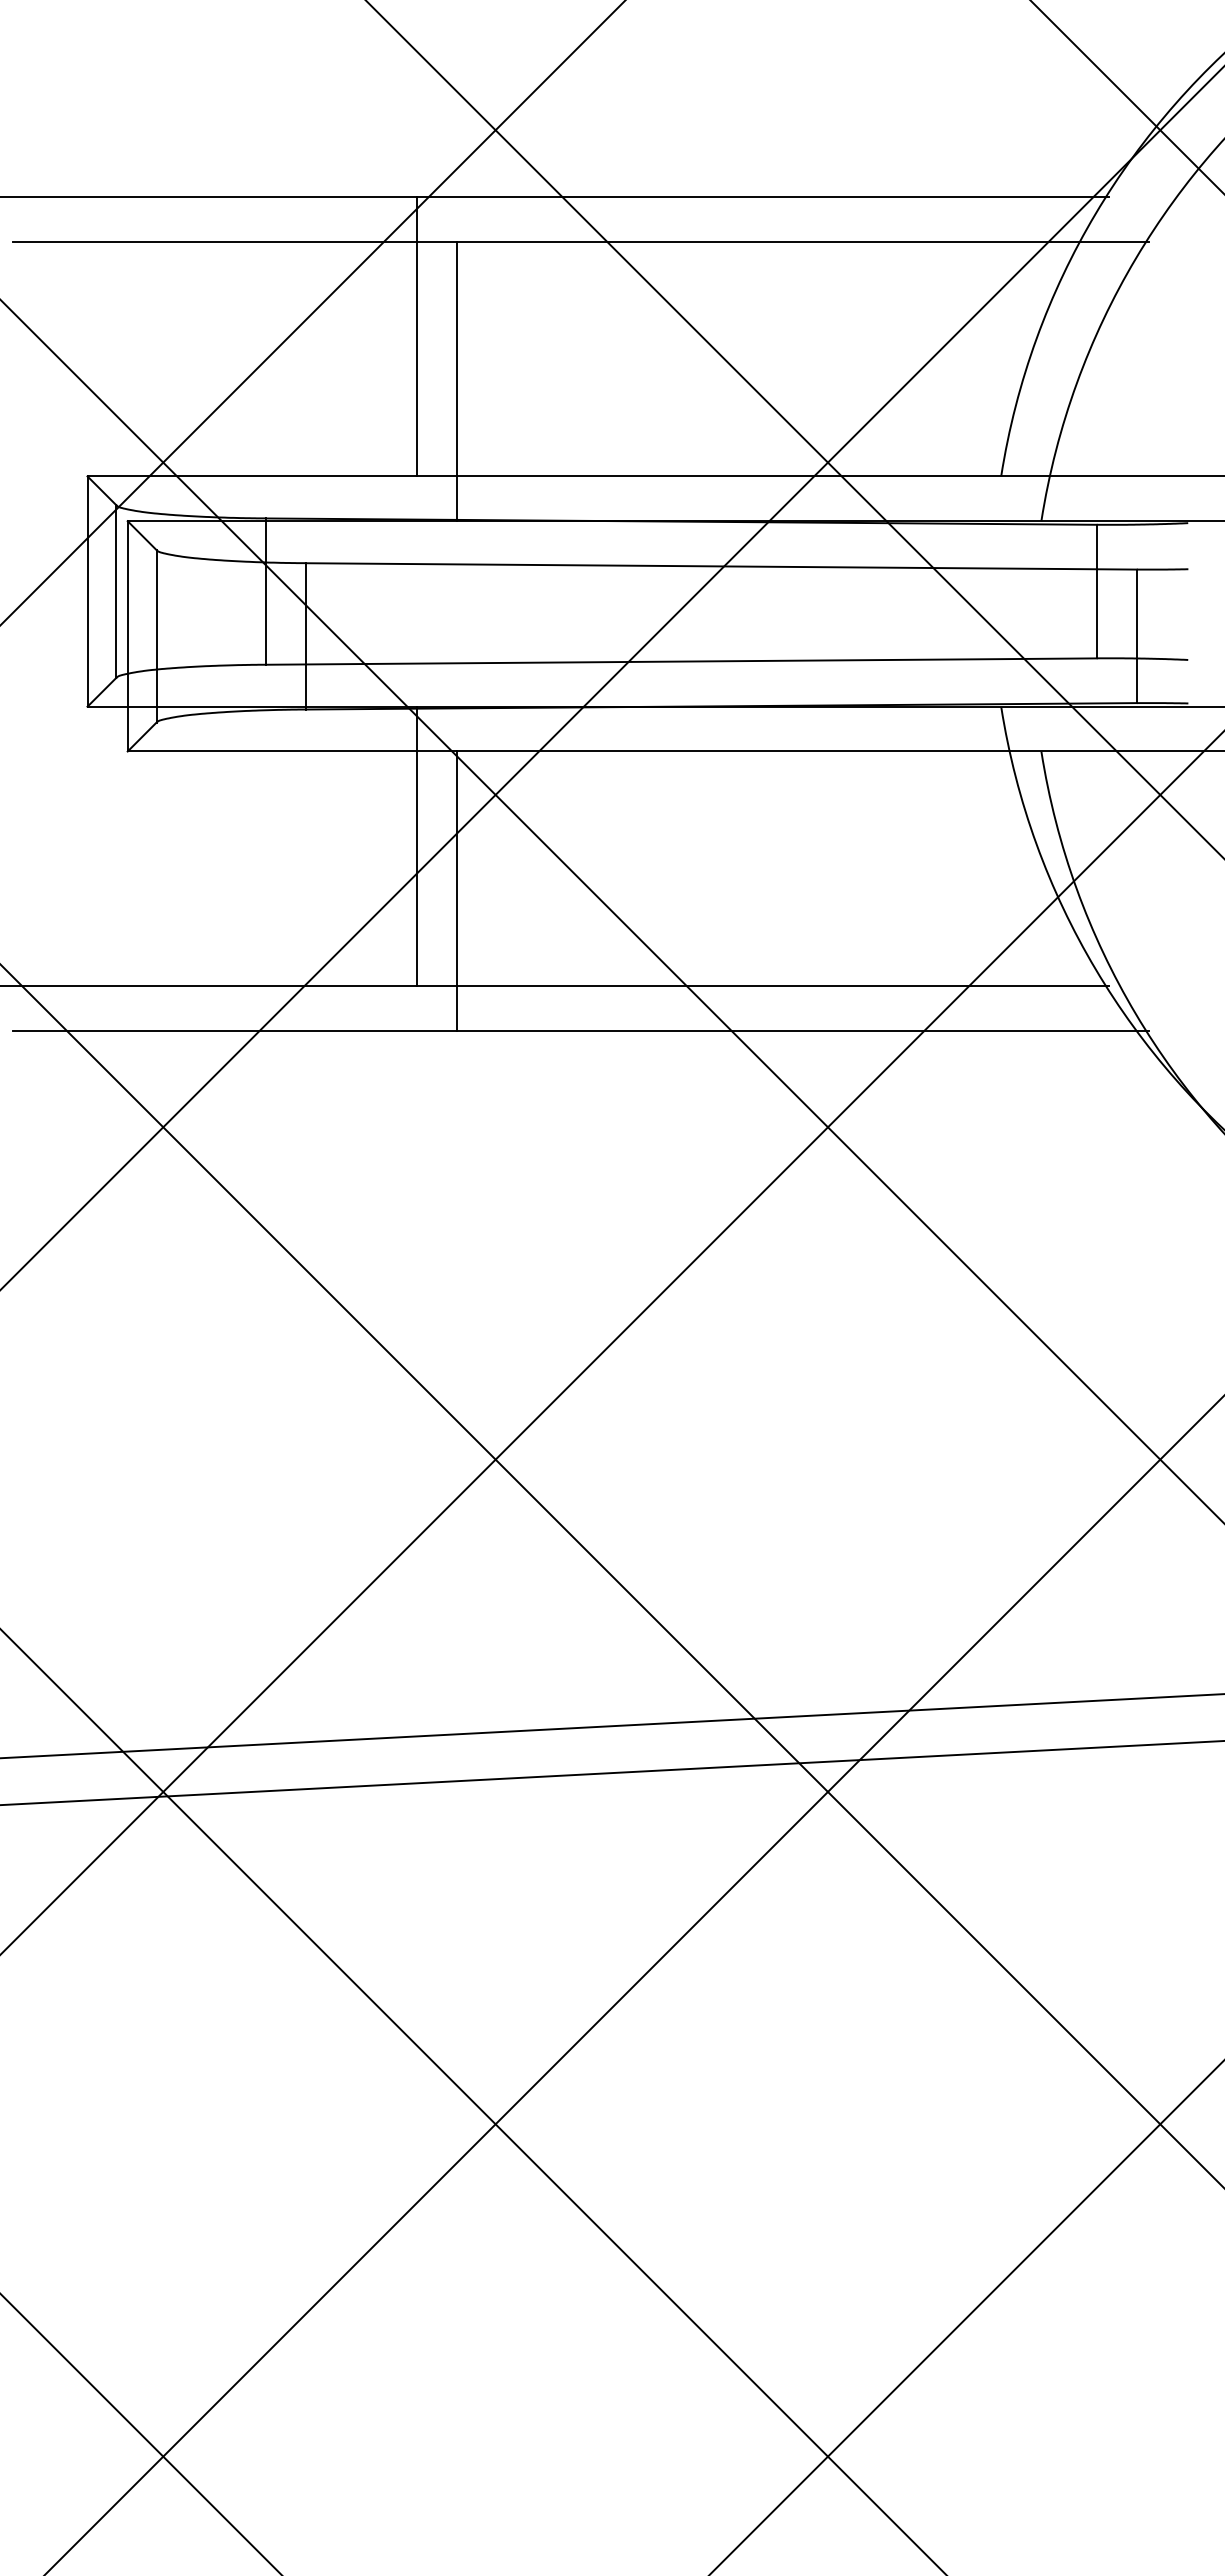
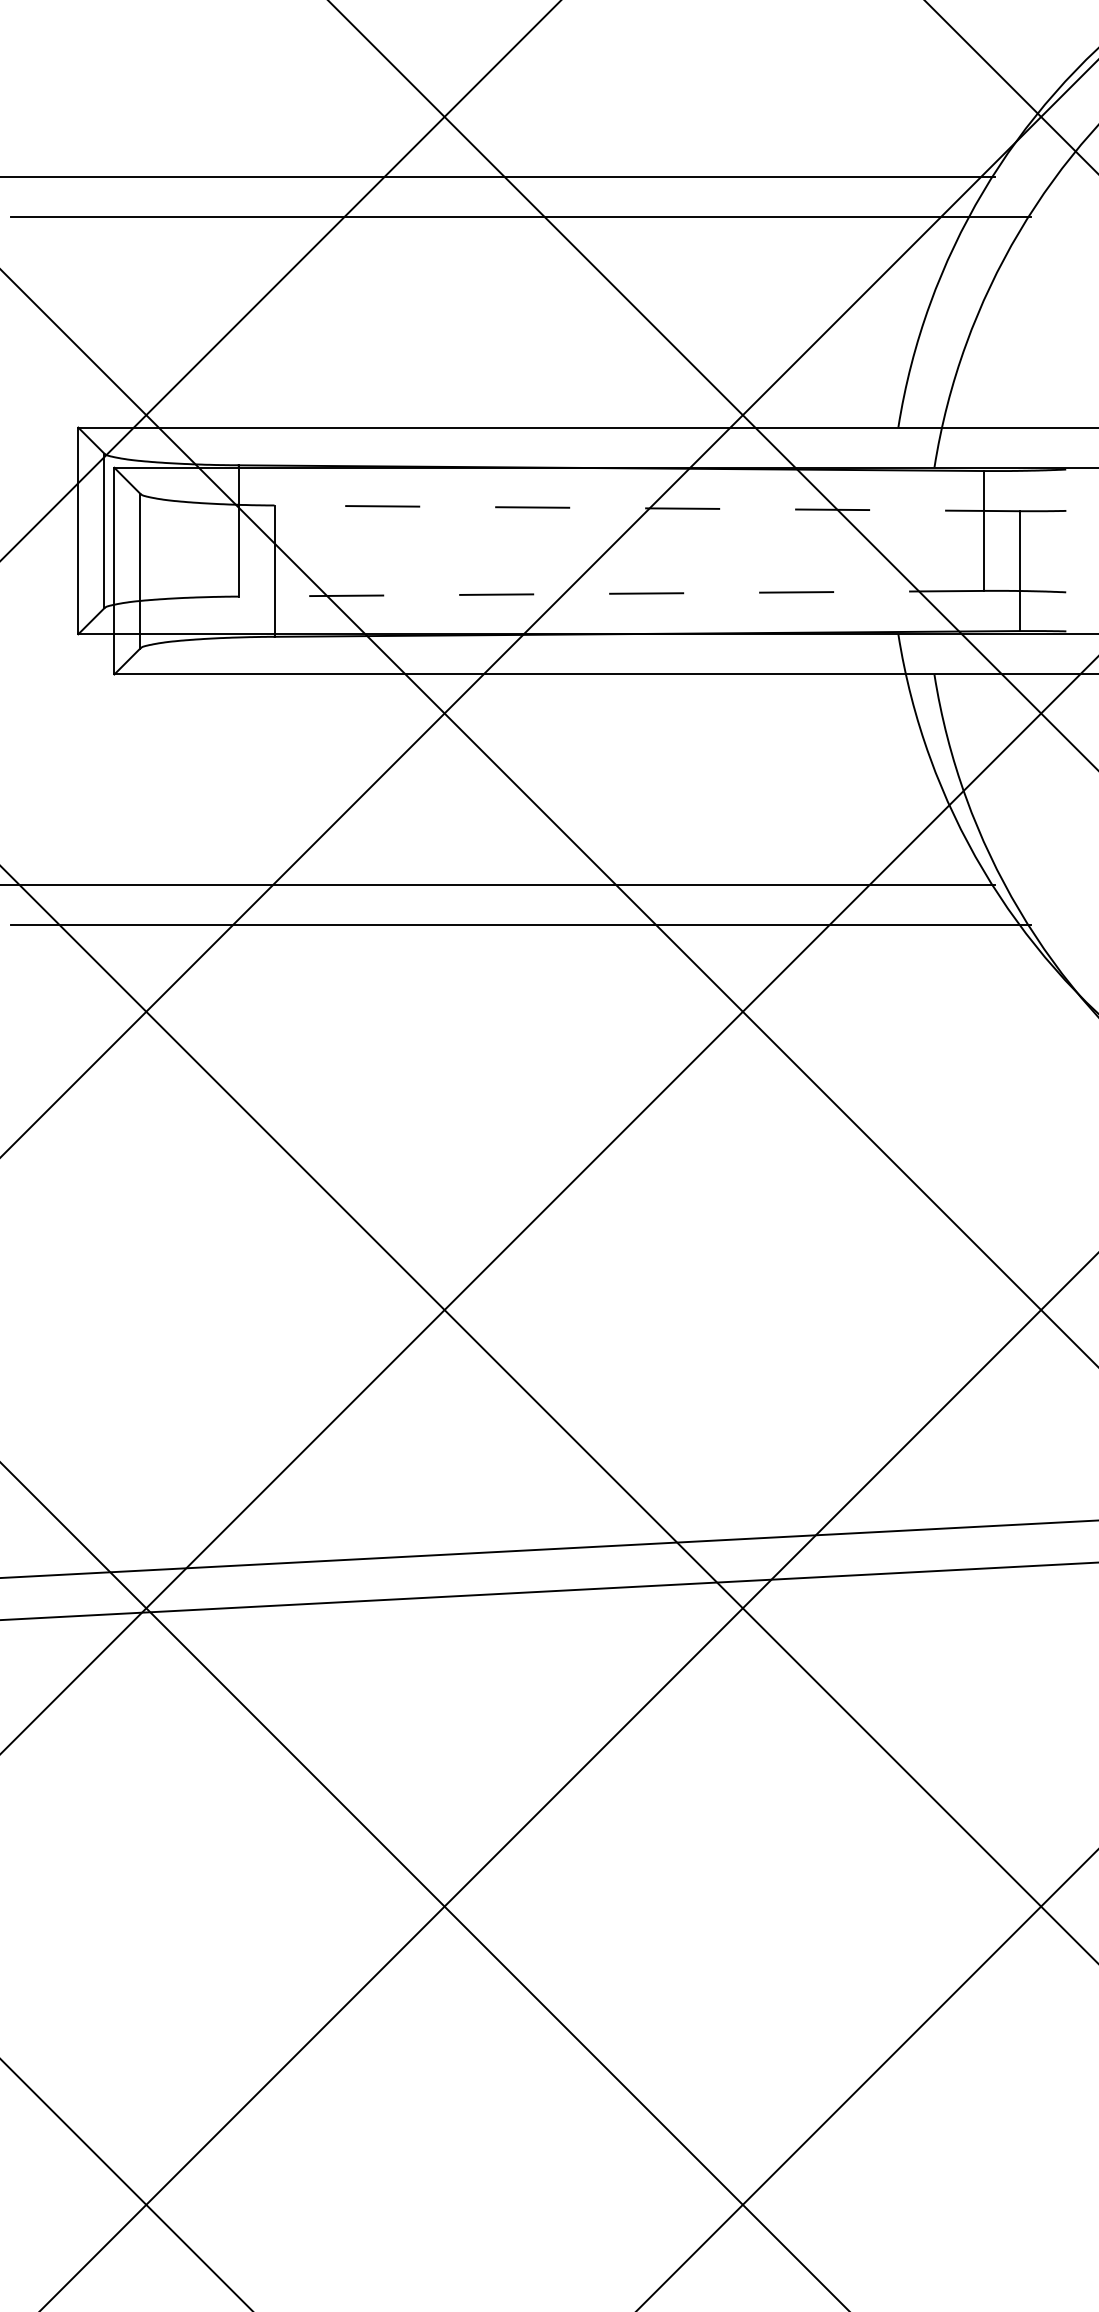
line: (416, 336) -> (373, 302), removed
line: (456, 381) -> (409, 342), removed
line: (720, 566) -> (646, 508), solid -> dashed
line: (680, 661) -> (610, 593), solid -> dashed
line: (416, 846) -> (373, 759), removed
line: (456, 891) -> (409, 800), removed

